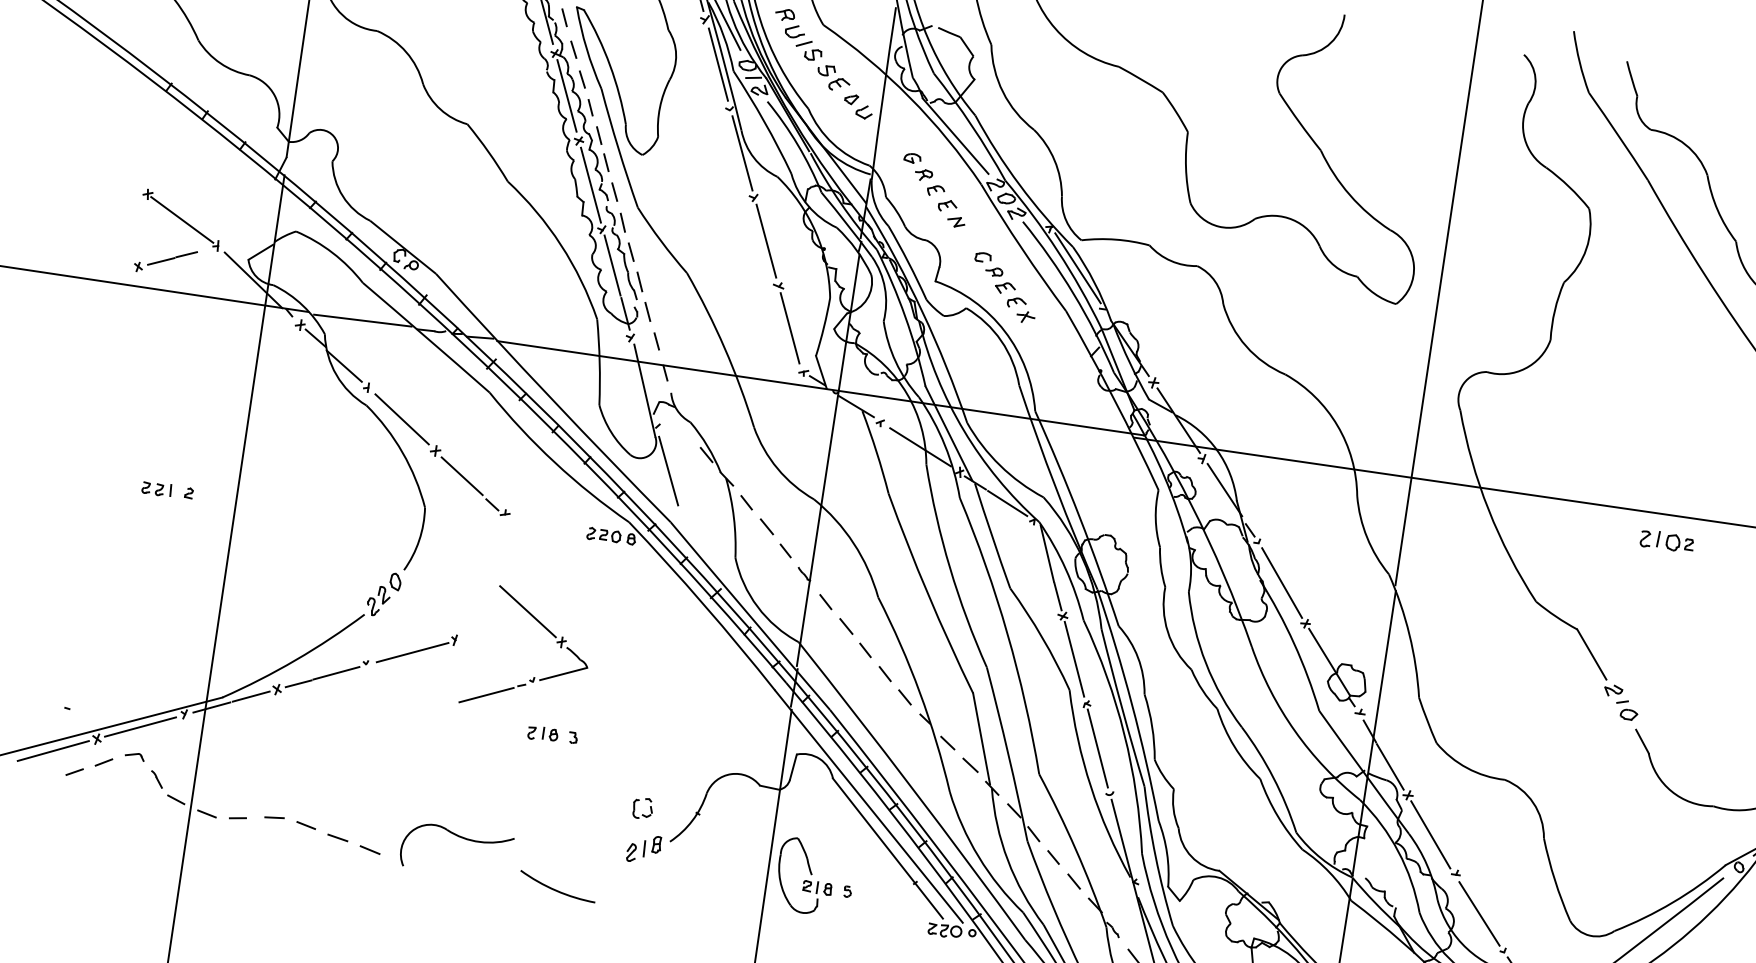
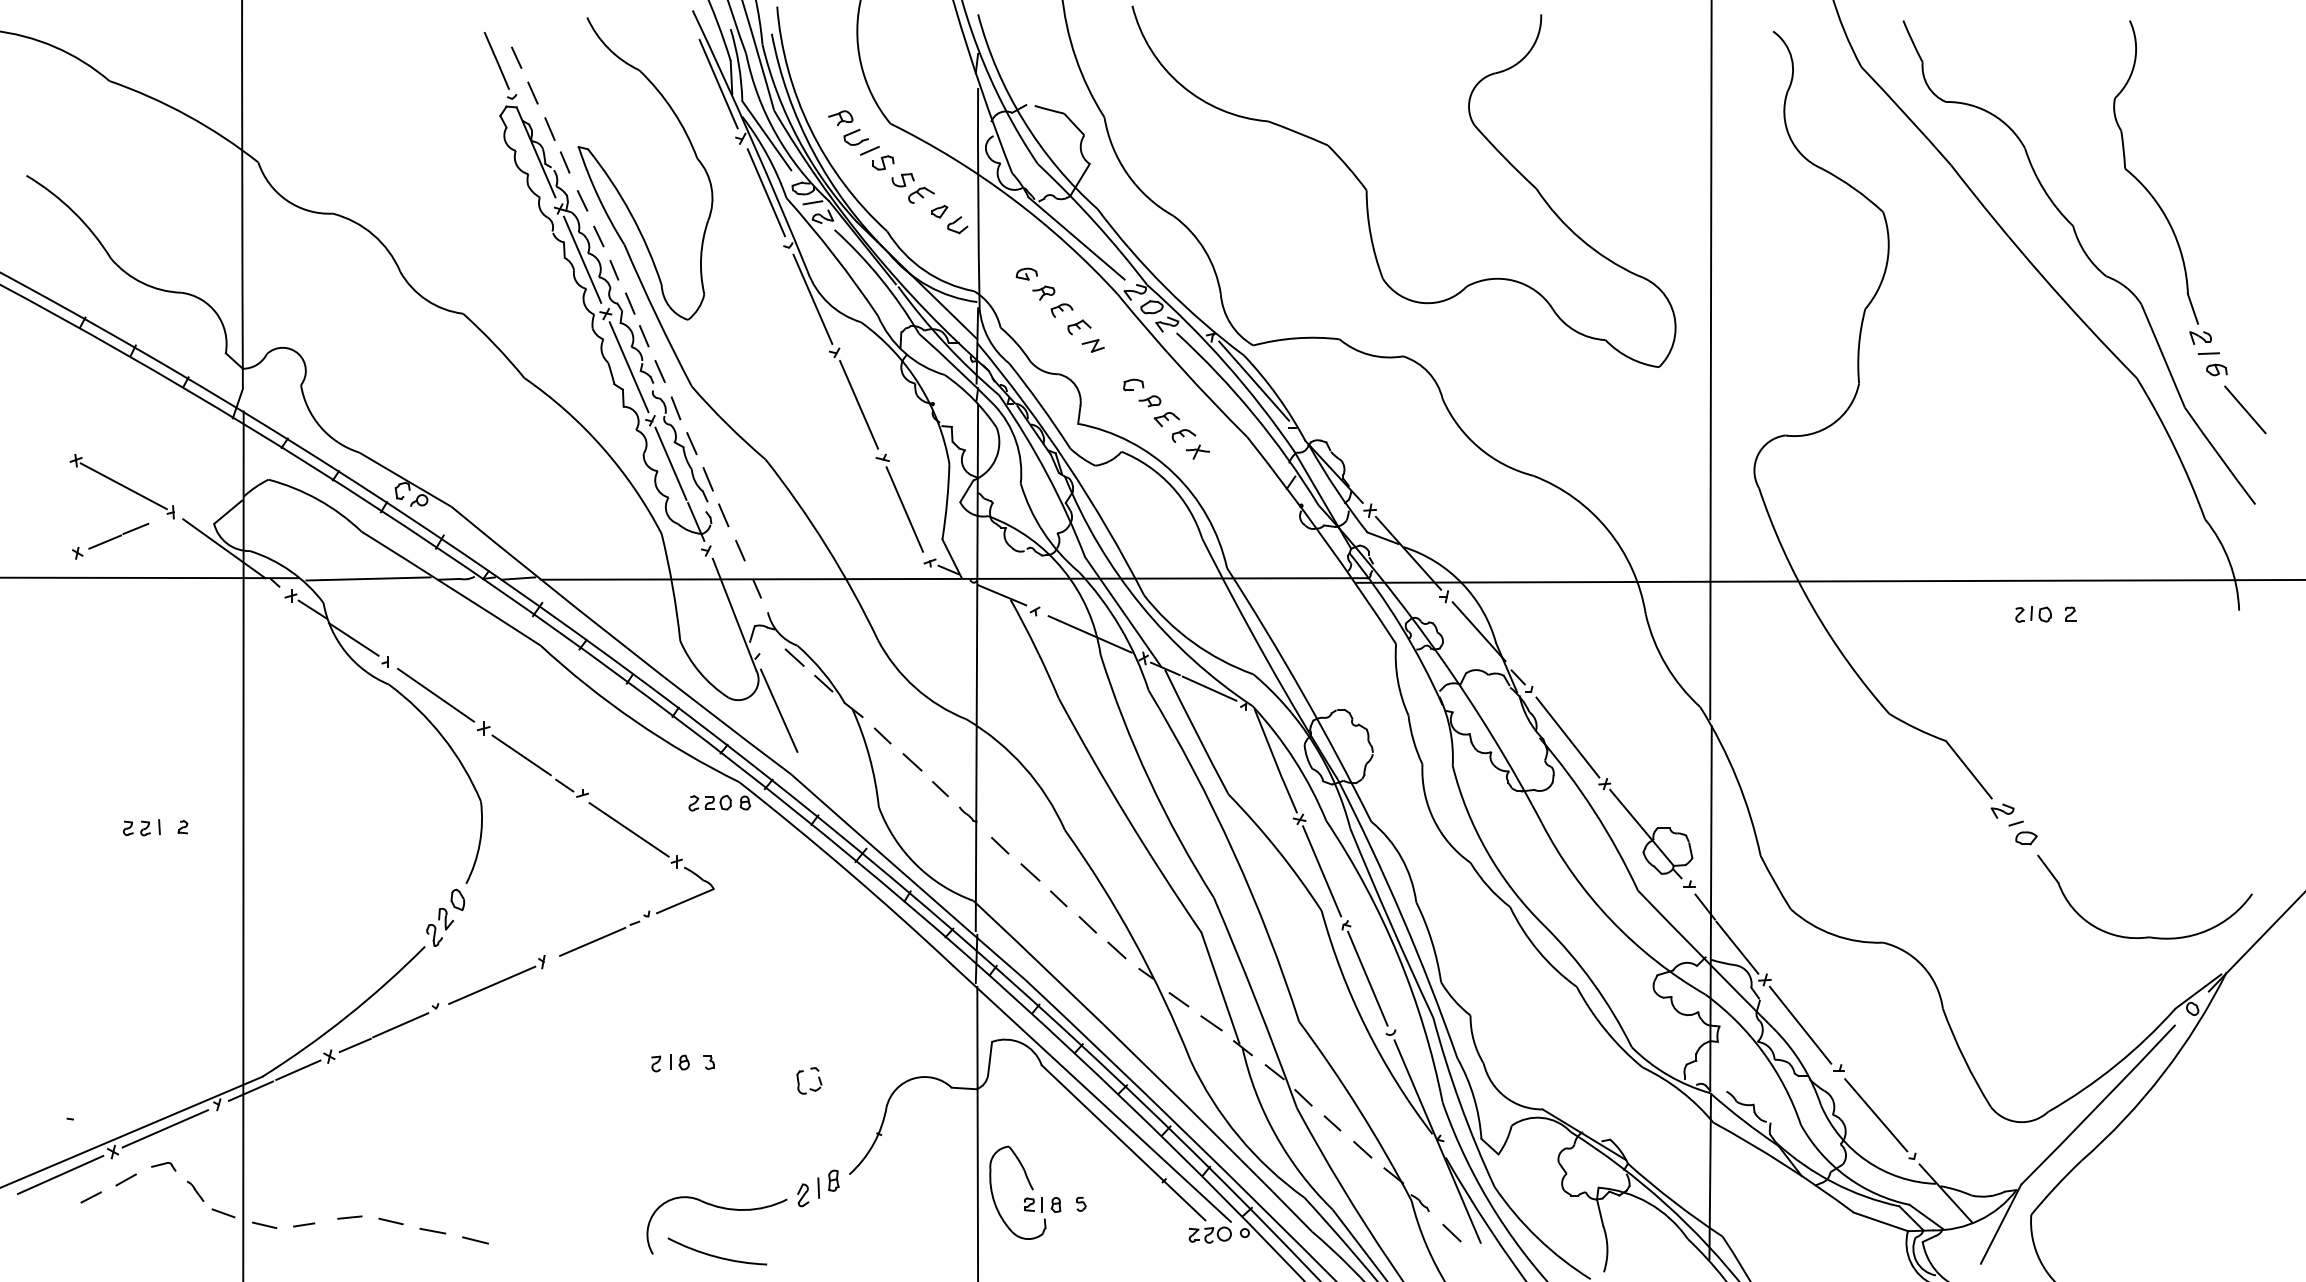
line: (686, 431) -> (794, 657), added
part: (1660, 540) -> (2033, 614), size x0.71
part: (533, 677) -> (648, 910), moved
part: (642, 814) -> (809, 1088), moved
part: (460, 837) -> (719, 1208), moved

